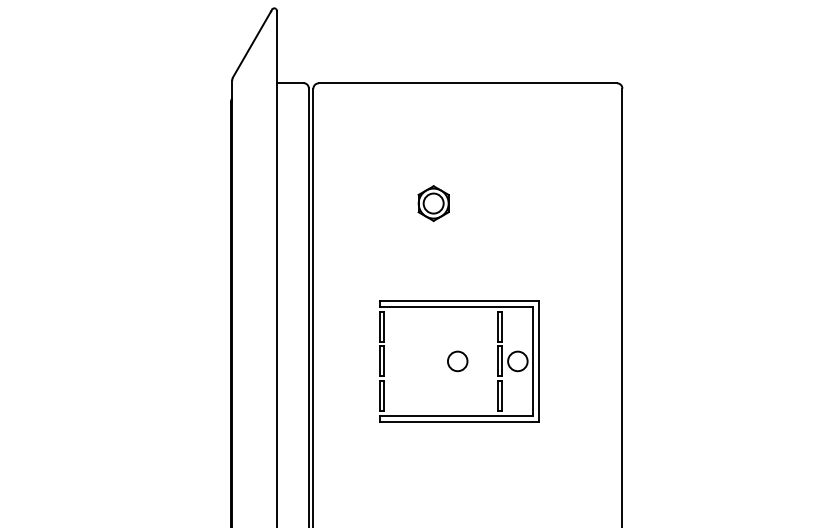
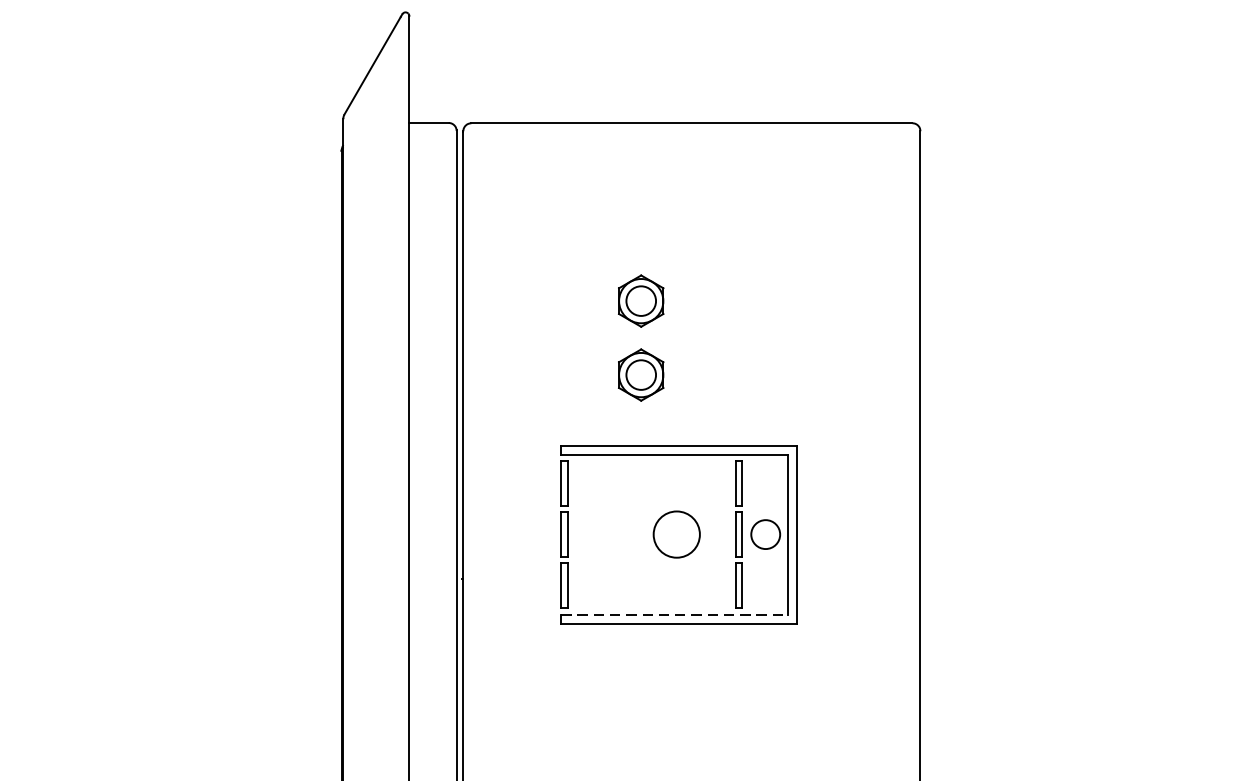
part: (433, 253) -> (640, 374), added
circle: (457, 361) -> (676, 534), size x1.6
line: (456, 415) -> (674, 614), solid -> dashed

